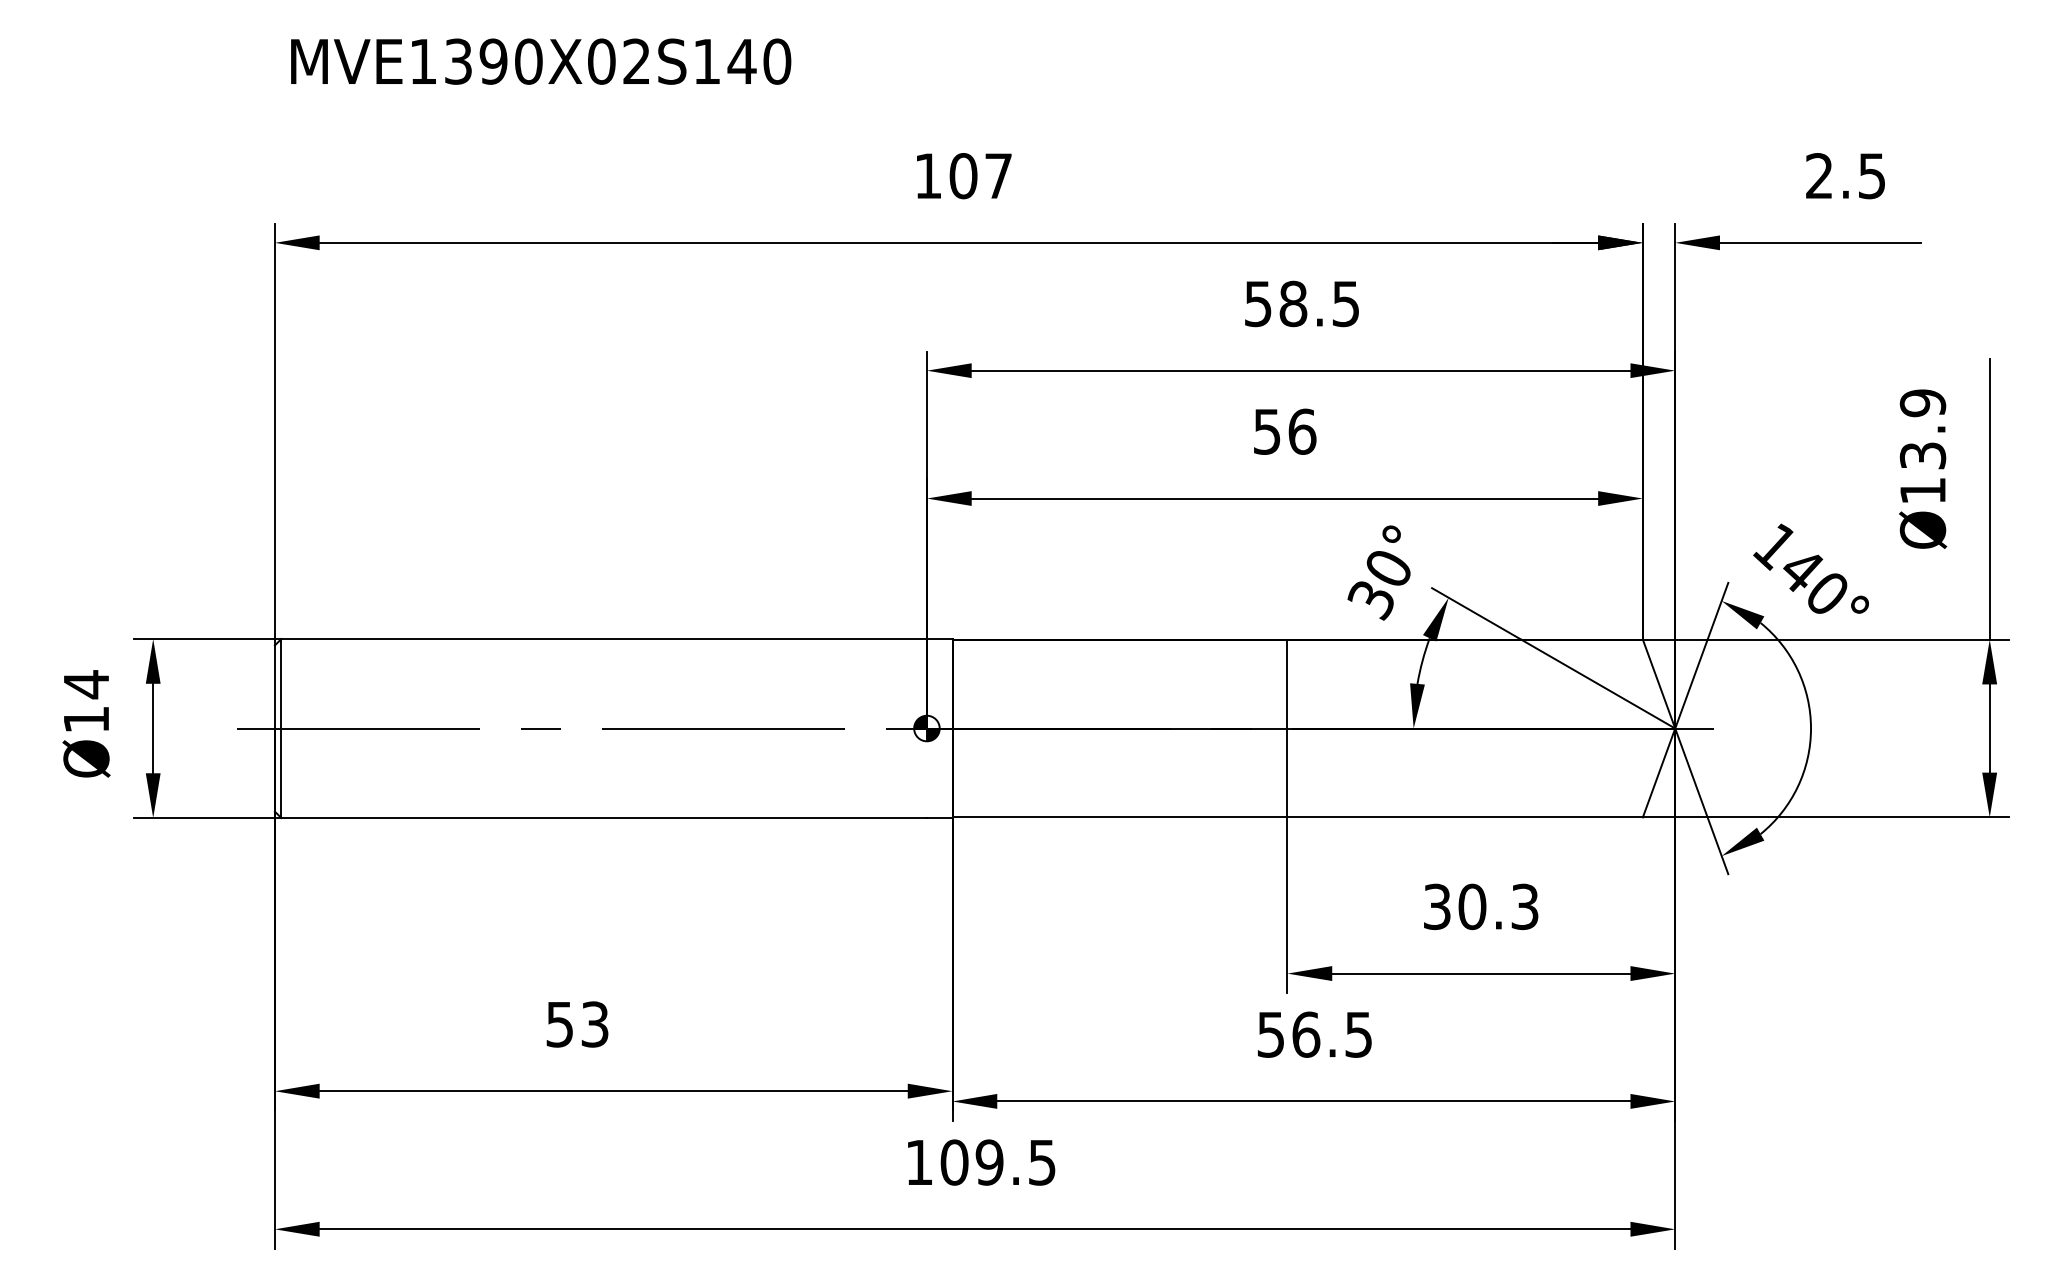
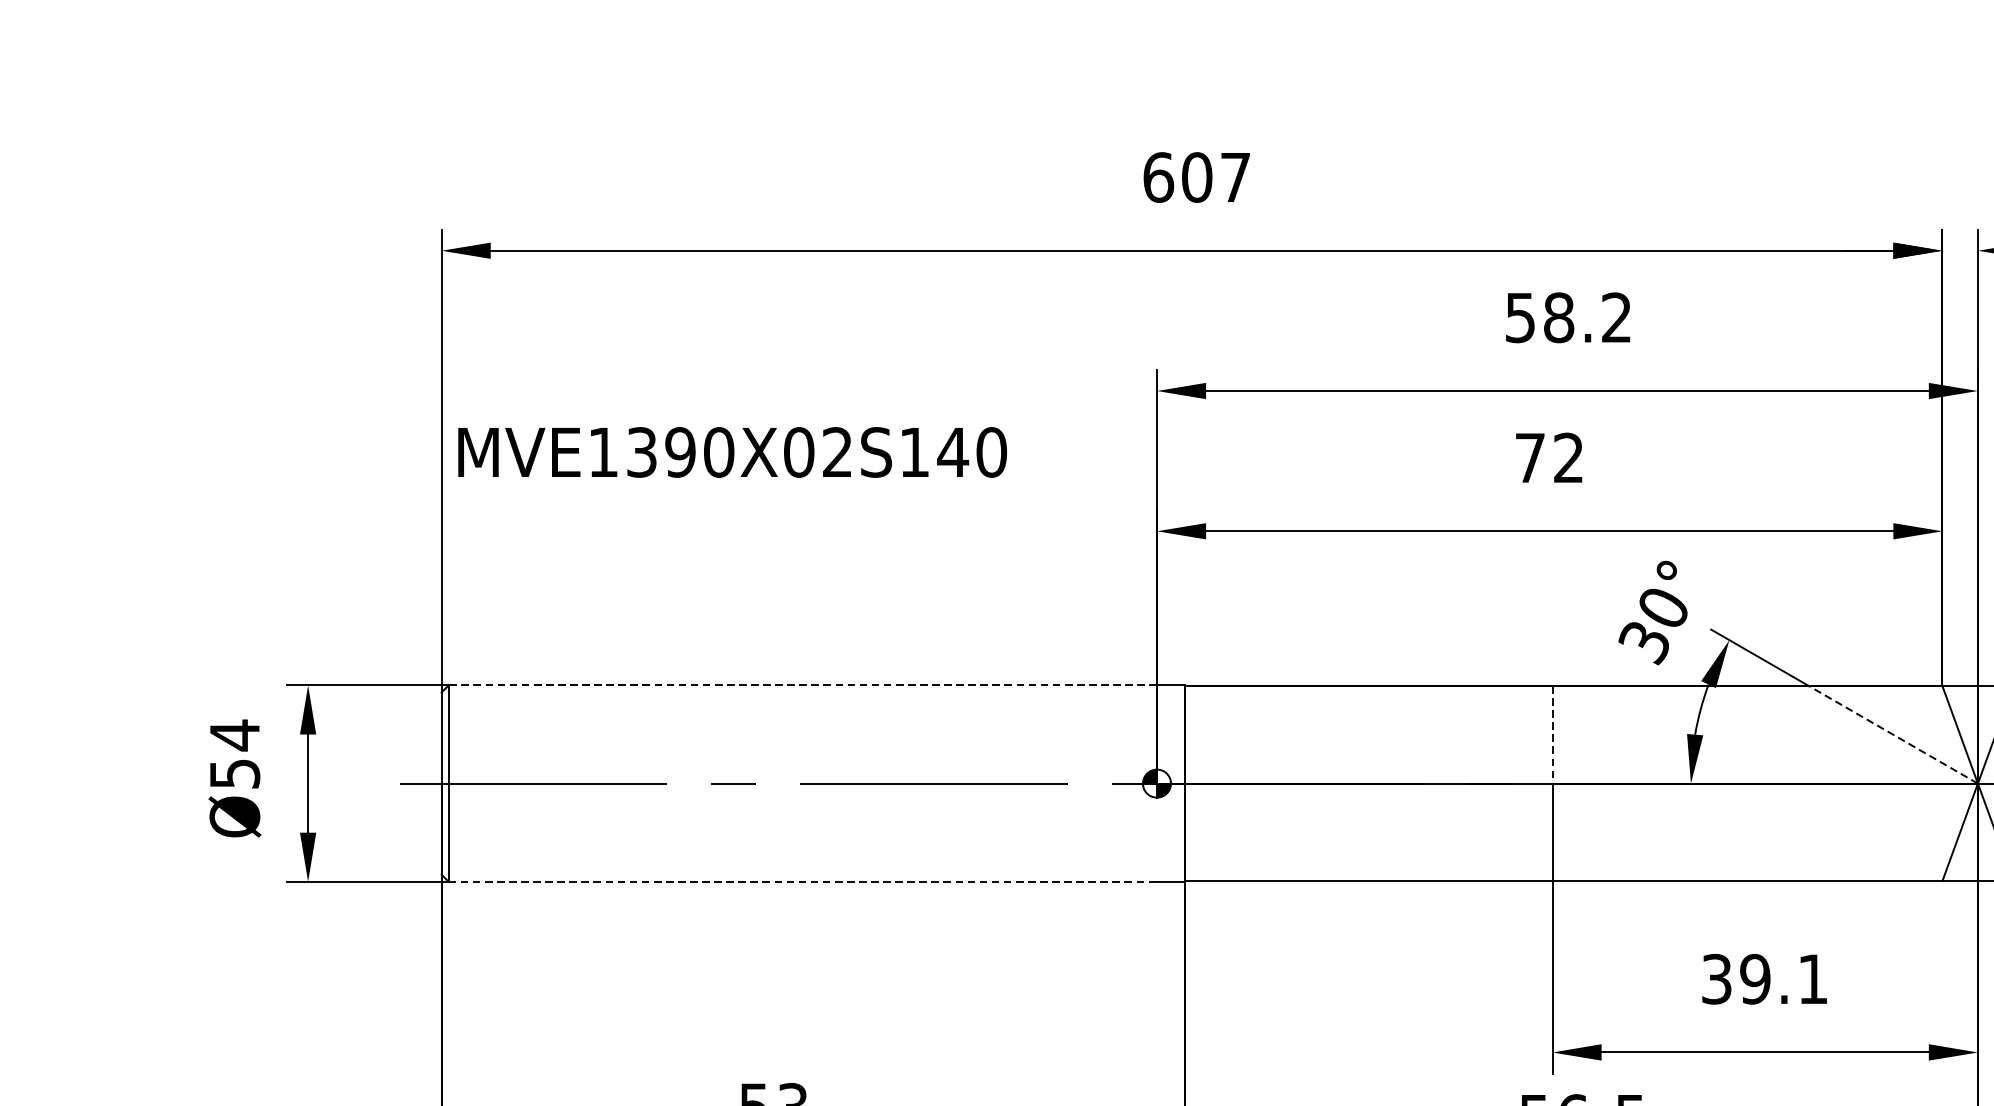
text: (541, 61) -> (733, 452), moved
text: (928, 176) -> (1158, 177), 107 -> 607
text: (1345, 303) -> (1616, 317), 58.5 -> 58.2
text: (1285, 431) -> (1550, 457), 56 -> 72
line: (604, 639) -> (803, 685), solid -> dashed
line: (1287, 684) -> (1552, 735), solid -> dashed
line: (1598, 684) -> (1893, 735), solid -> dashed
text: (86, 719) -> (234, 773), Ø14 -> Ø54
line: (604, 818) -> (803, 882), solid -> dashed
text: (1498, 906) -> (1784, 978), 30.3 -> 39.1

